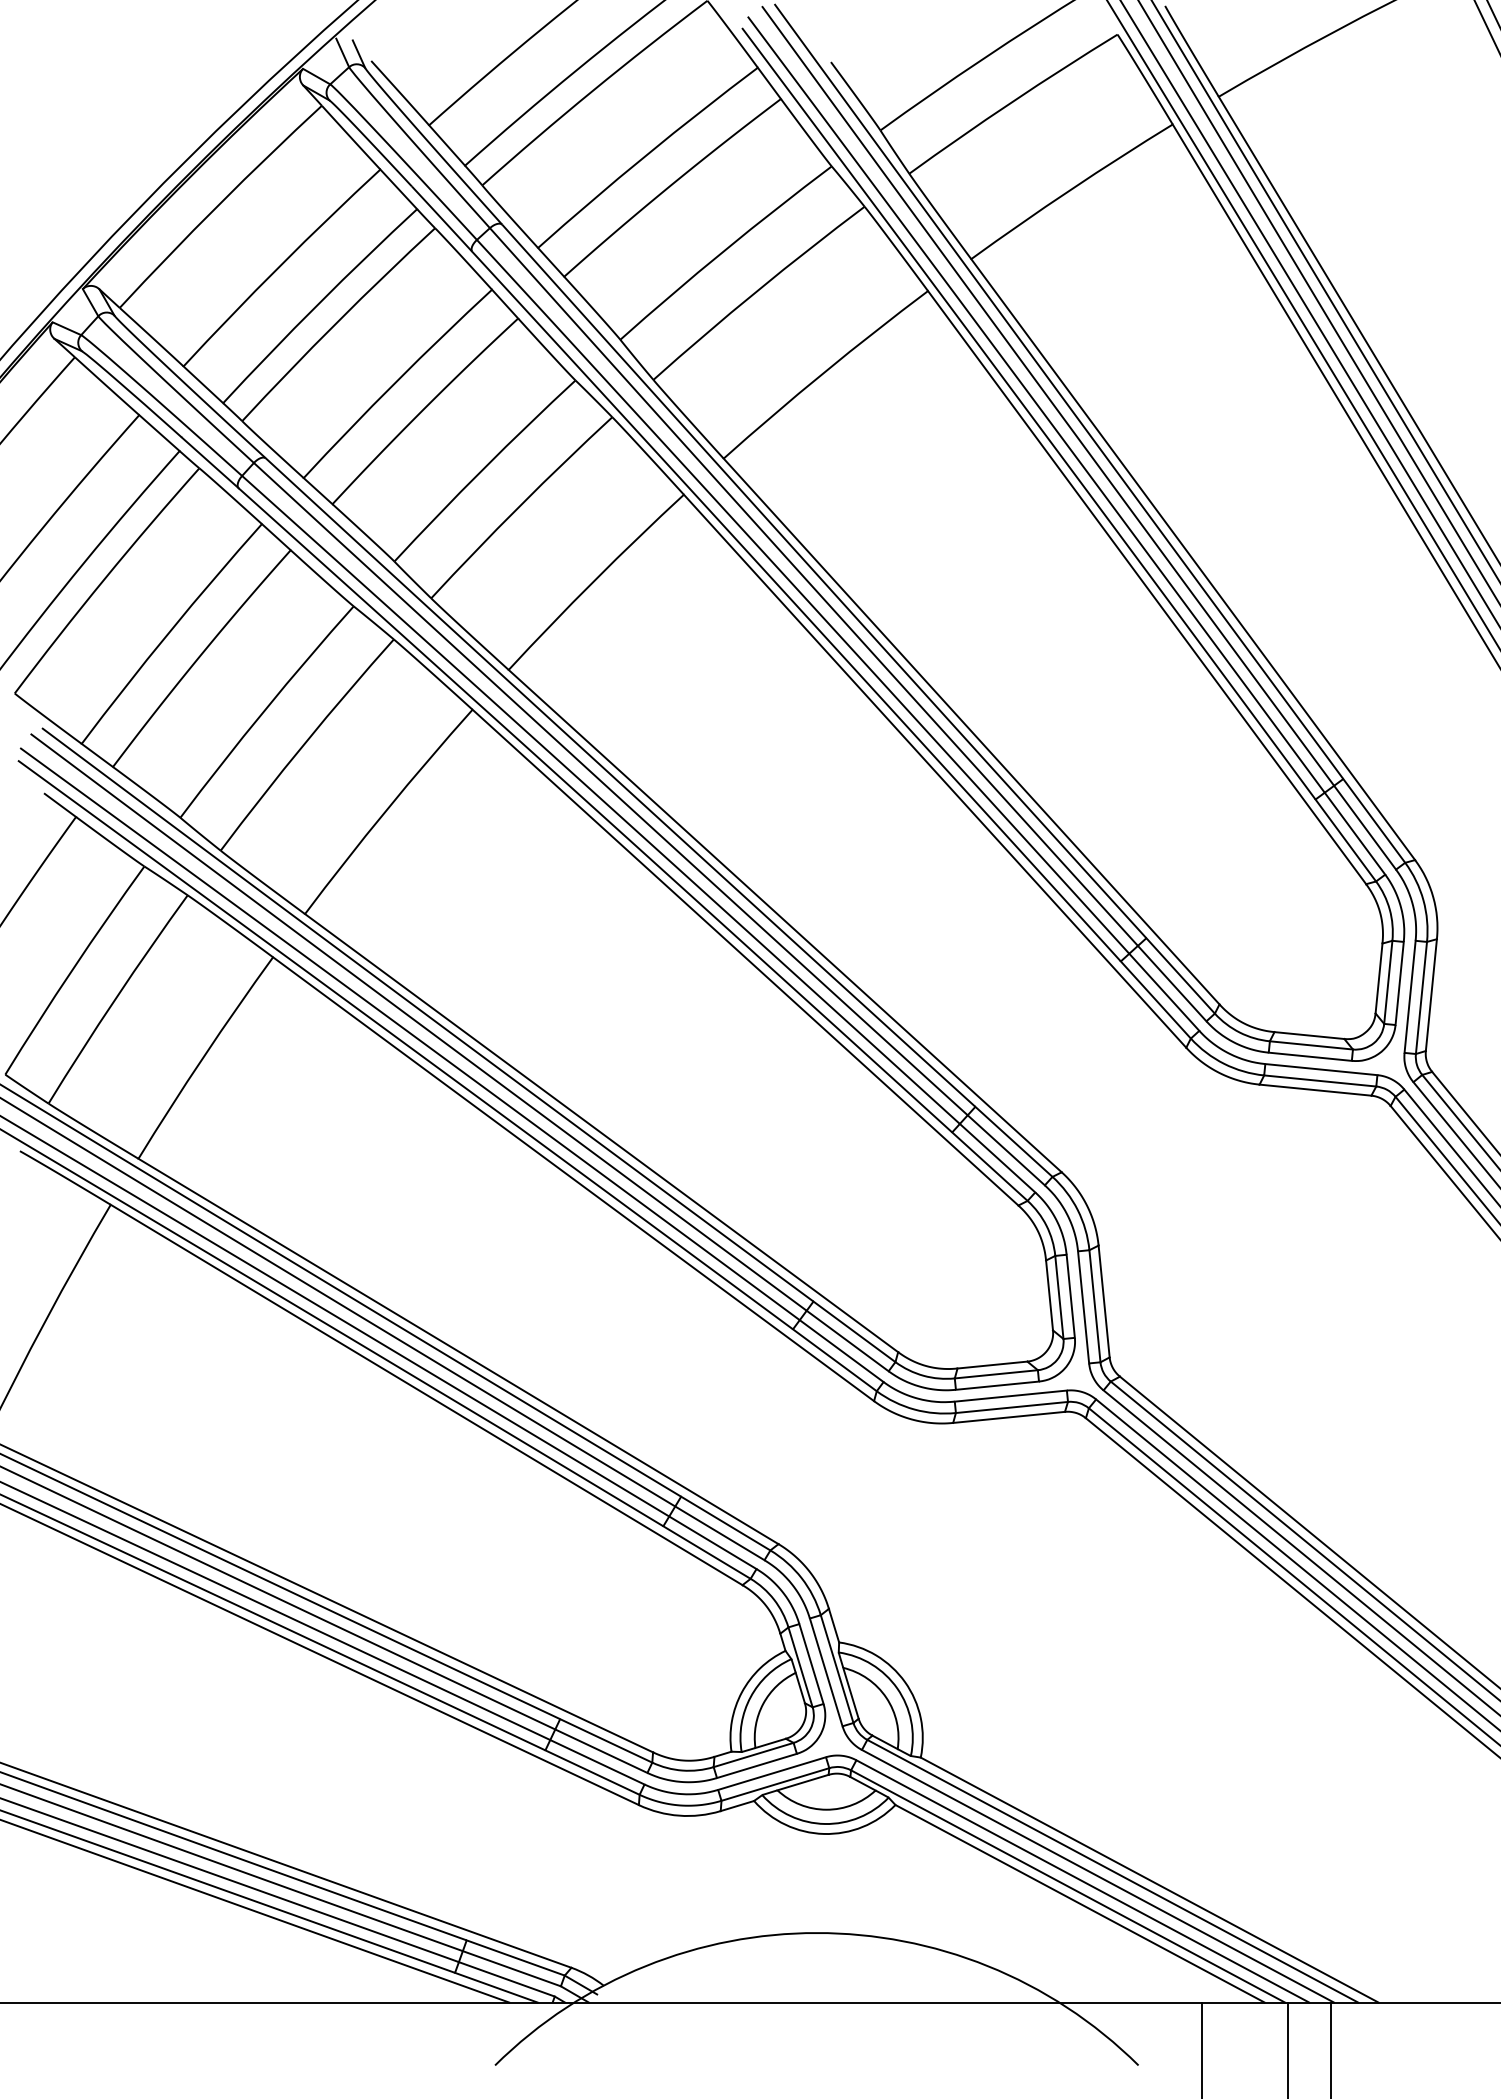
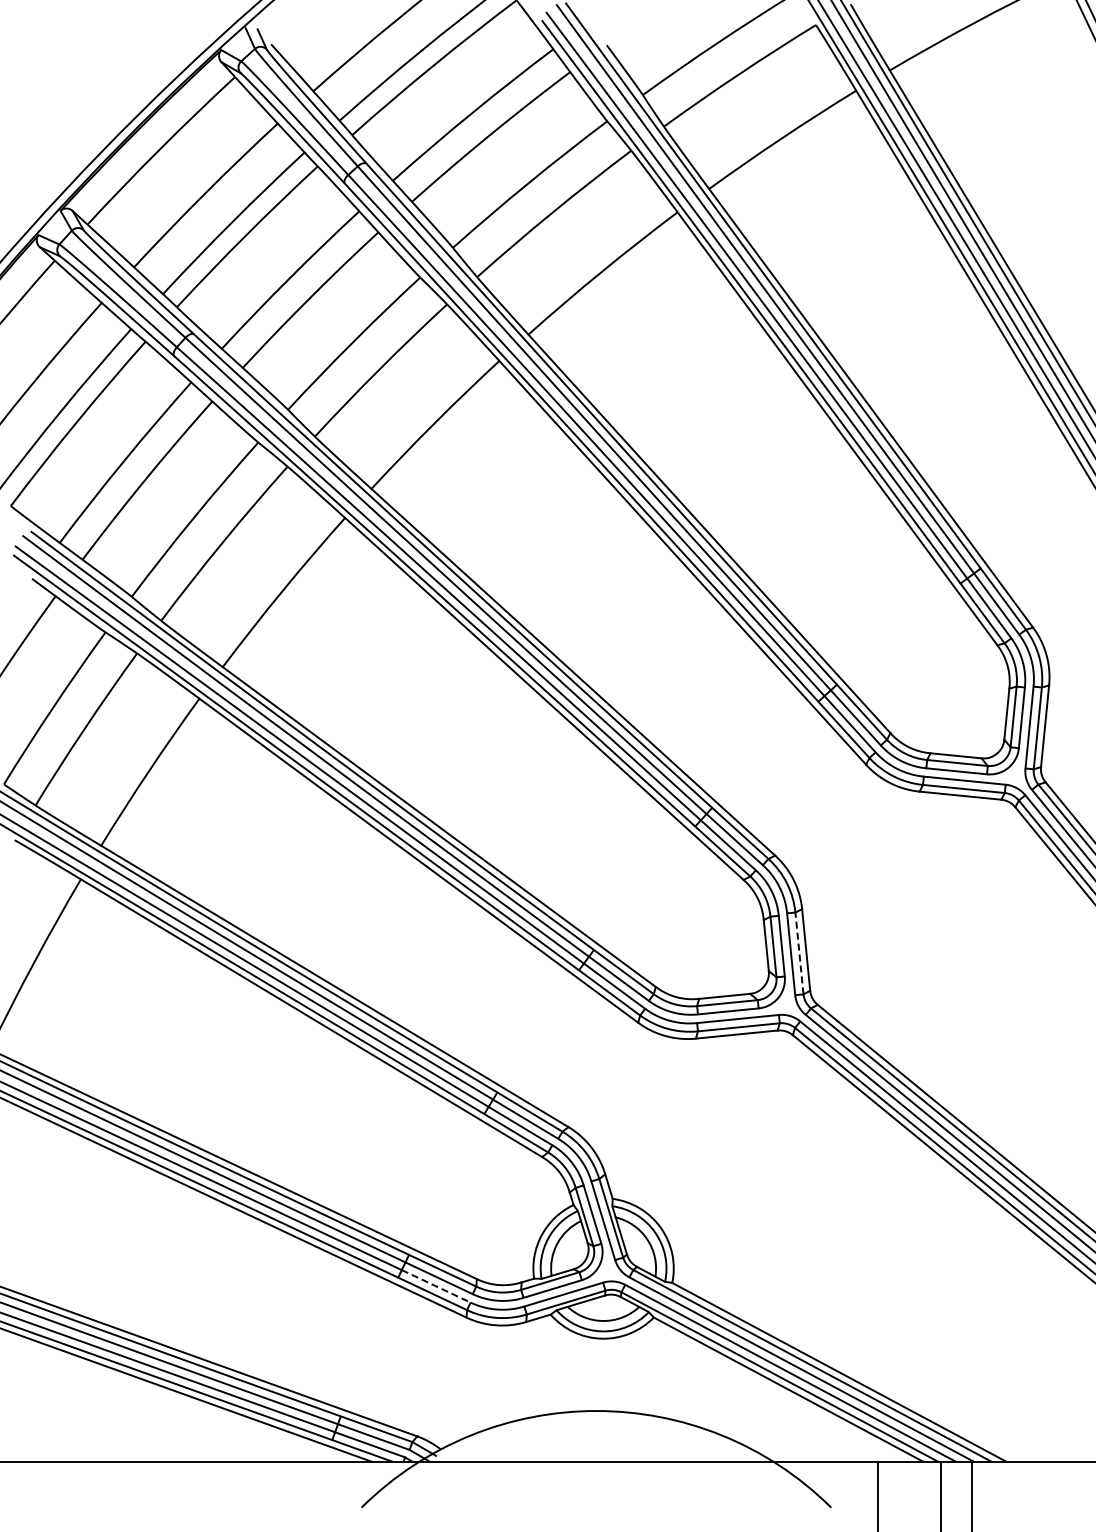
line: (1095, 1304) -> (799, 952), solid -> dashed
line: (597, 1762) -> (436, 1286), solid -> dashed

